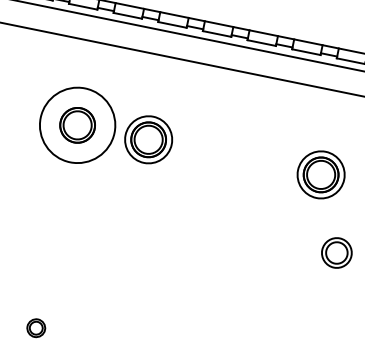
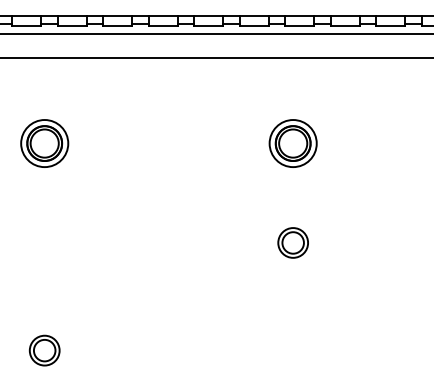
circle: (77, 125) -> (44, 143), size x0.62
part: (147, 139) -> (116, 143), removed
part: (336, 252) -> (292, 242), moved
part: (36, 328) -> (44, 350), size x1.67

